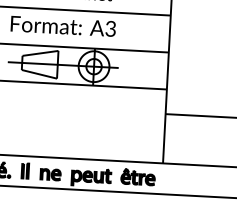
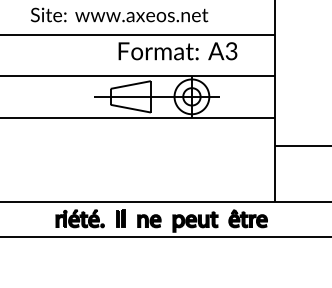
text: (62, 26) -> (177, 51), moved

